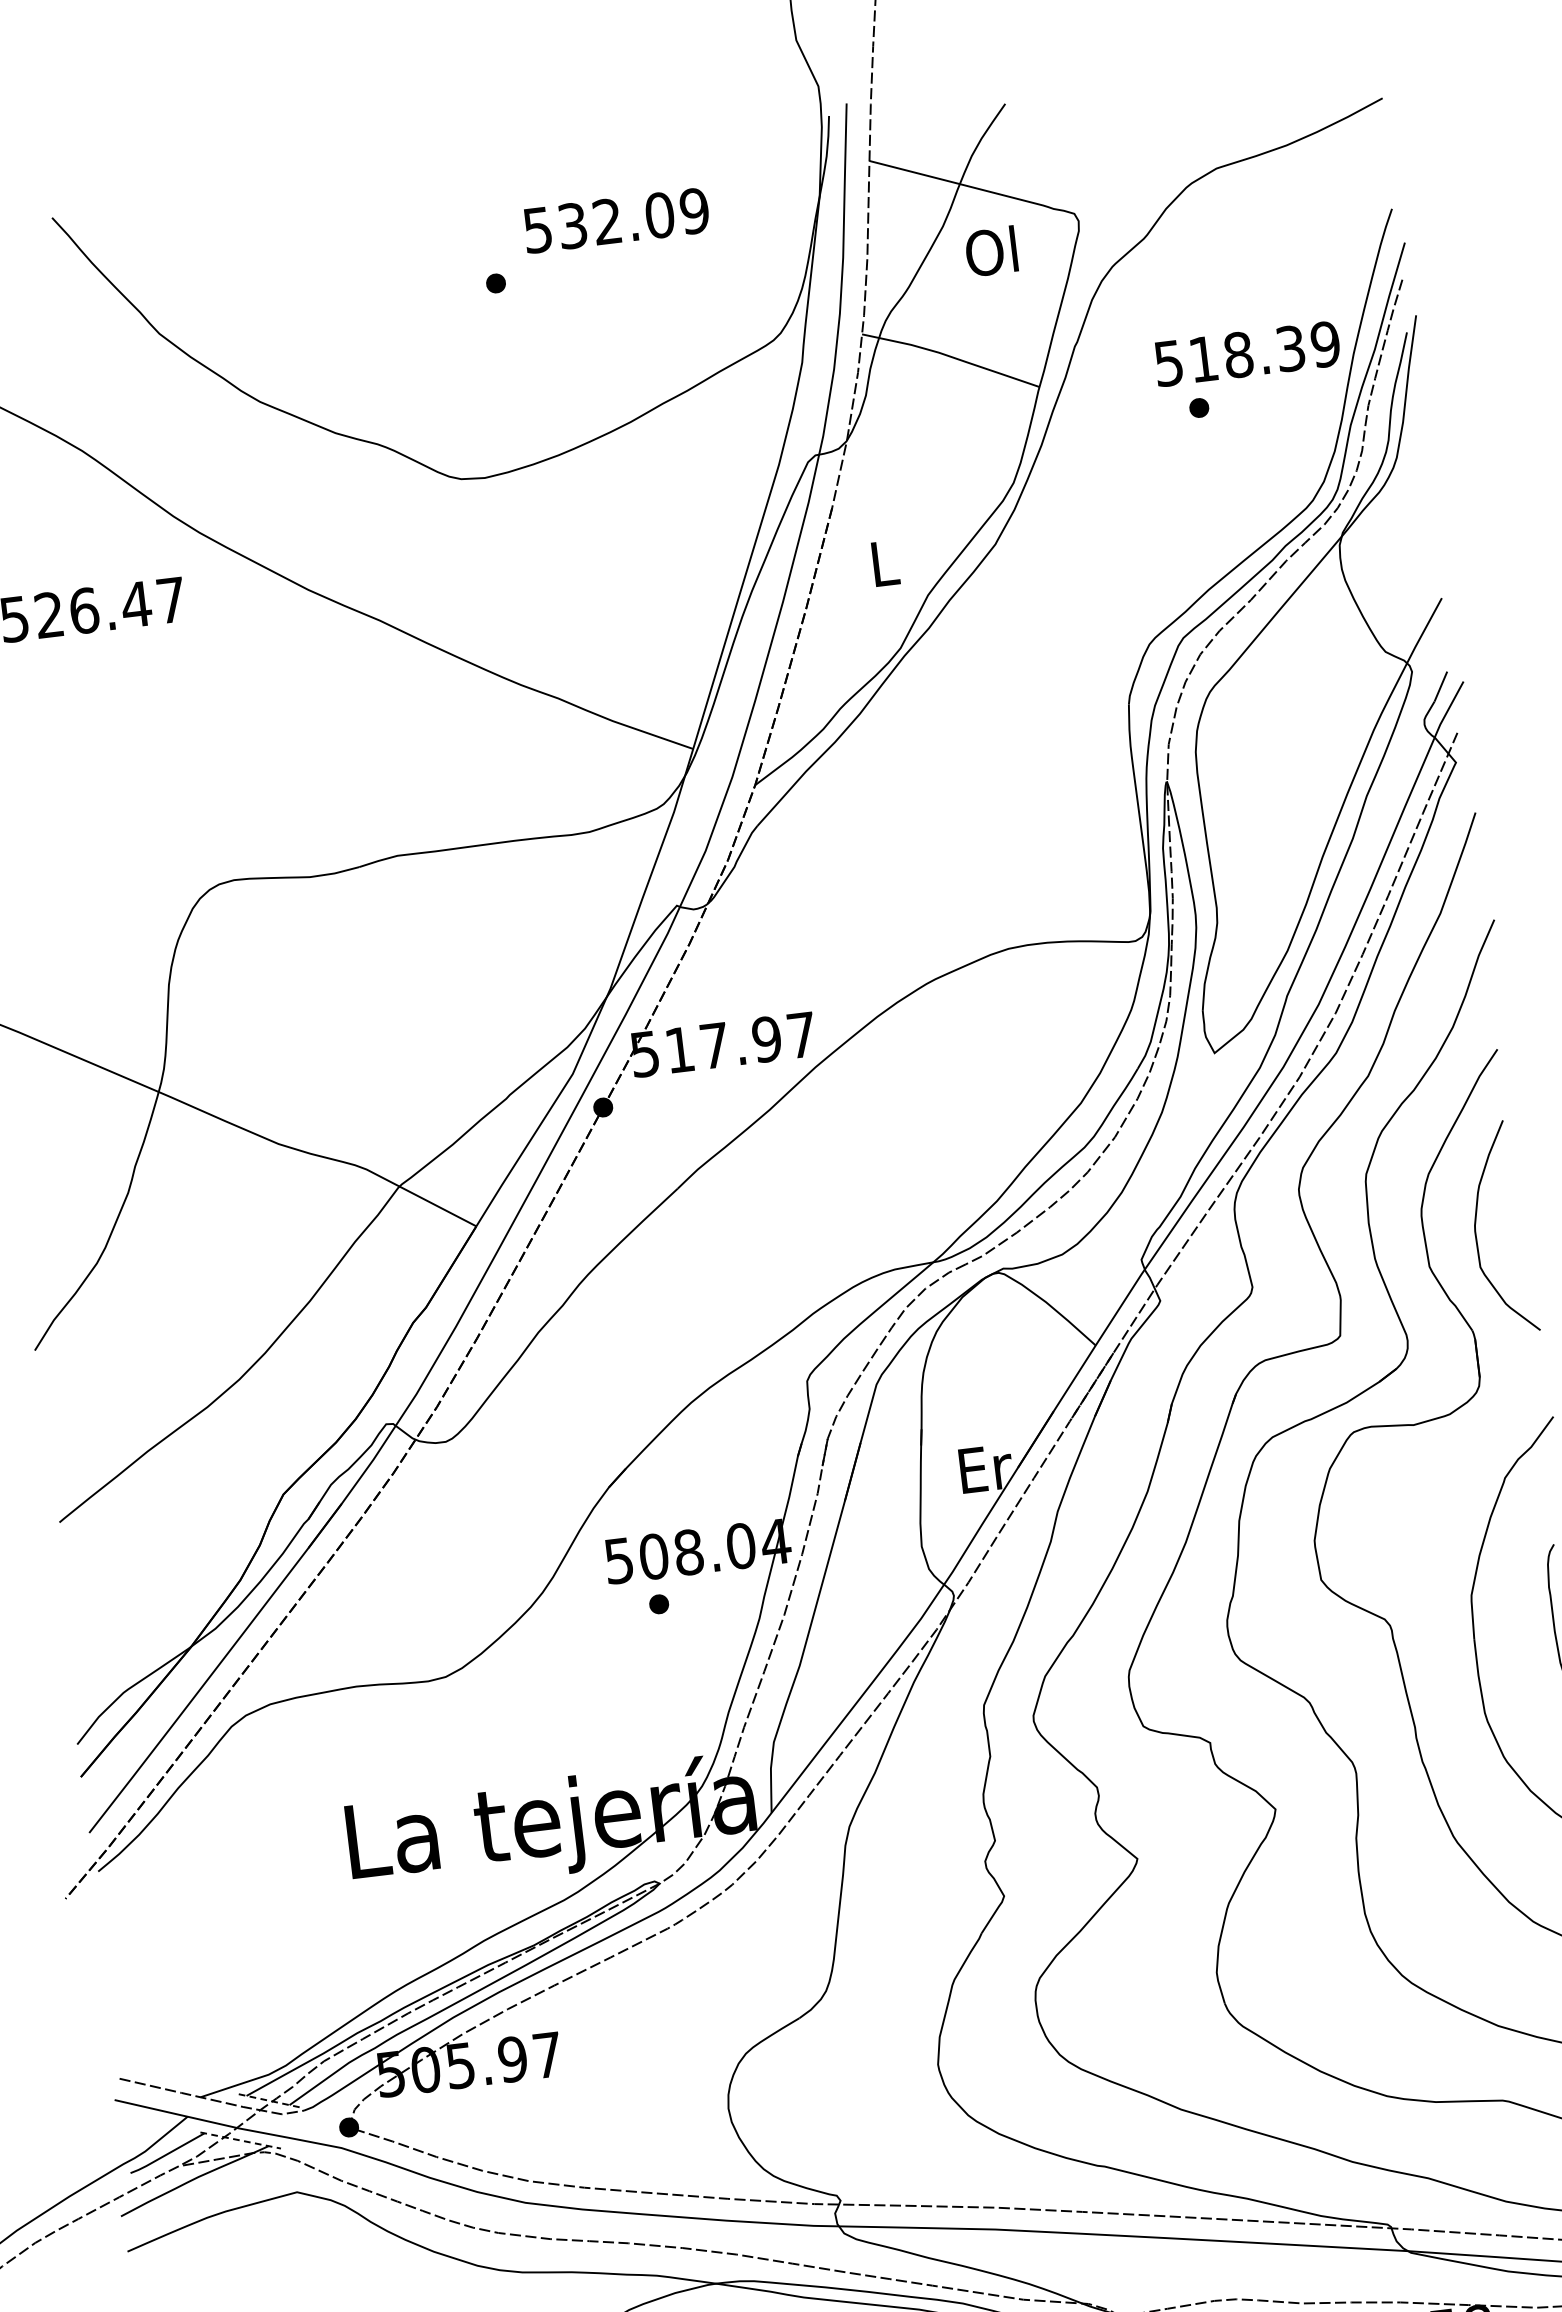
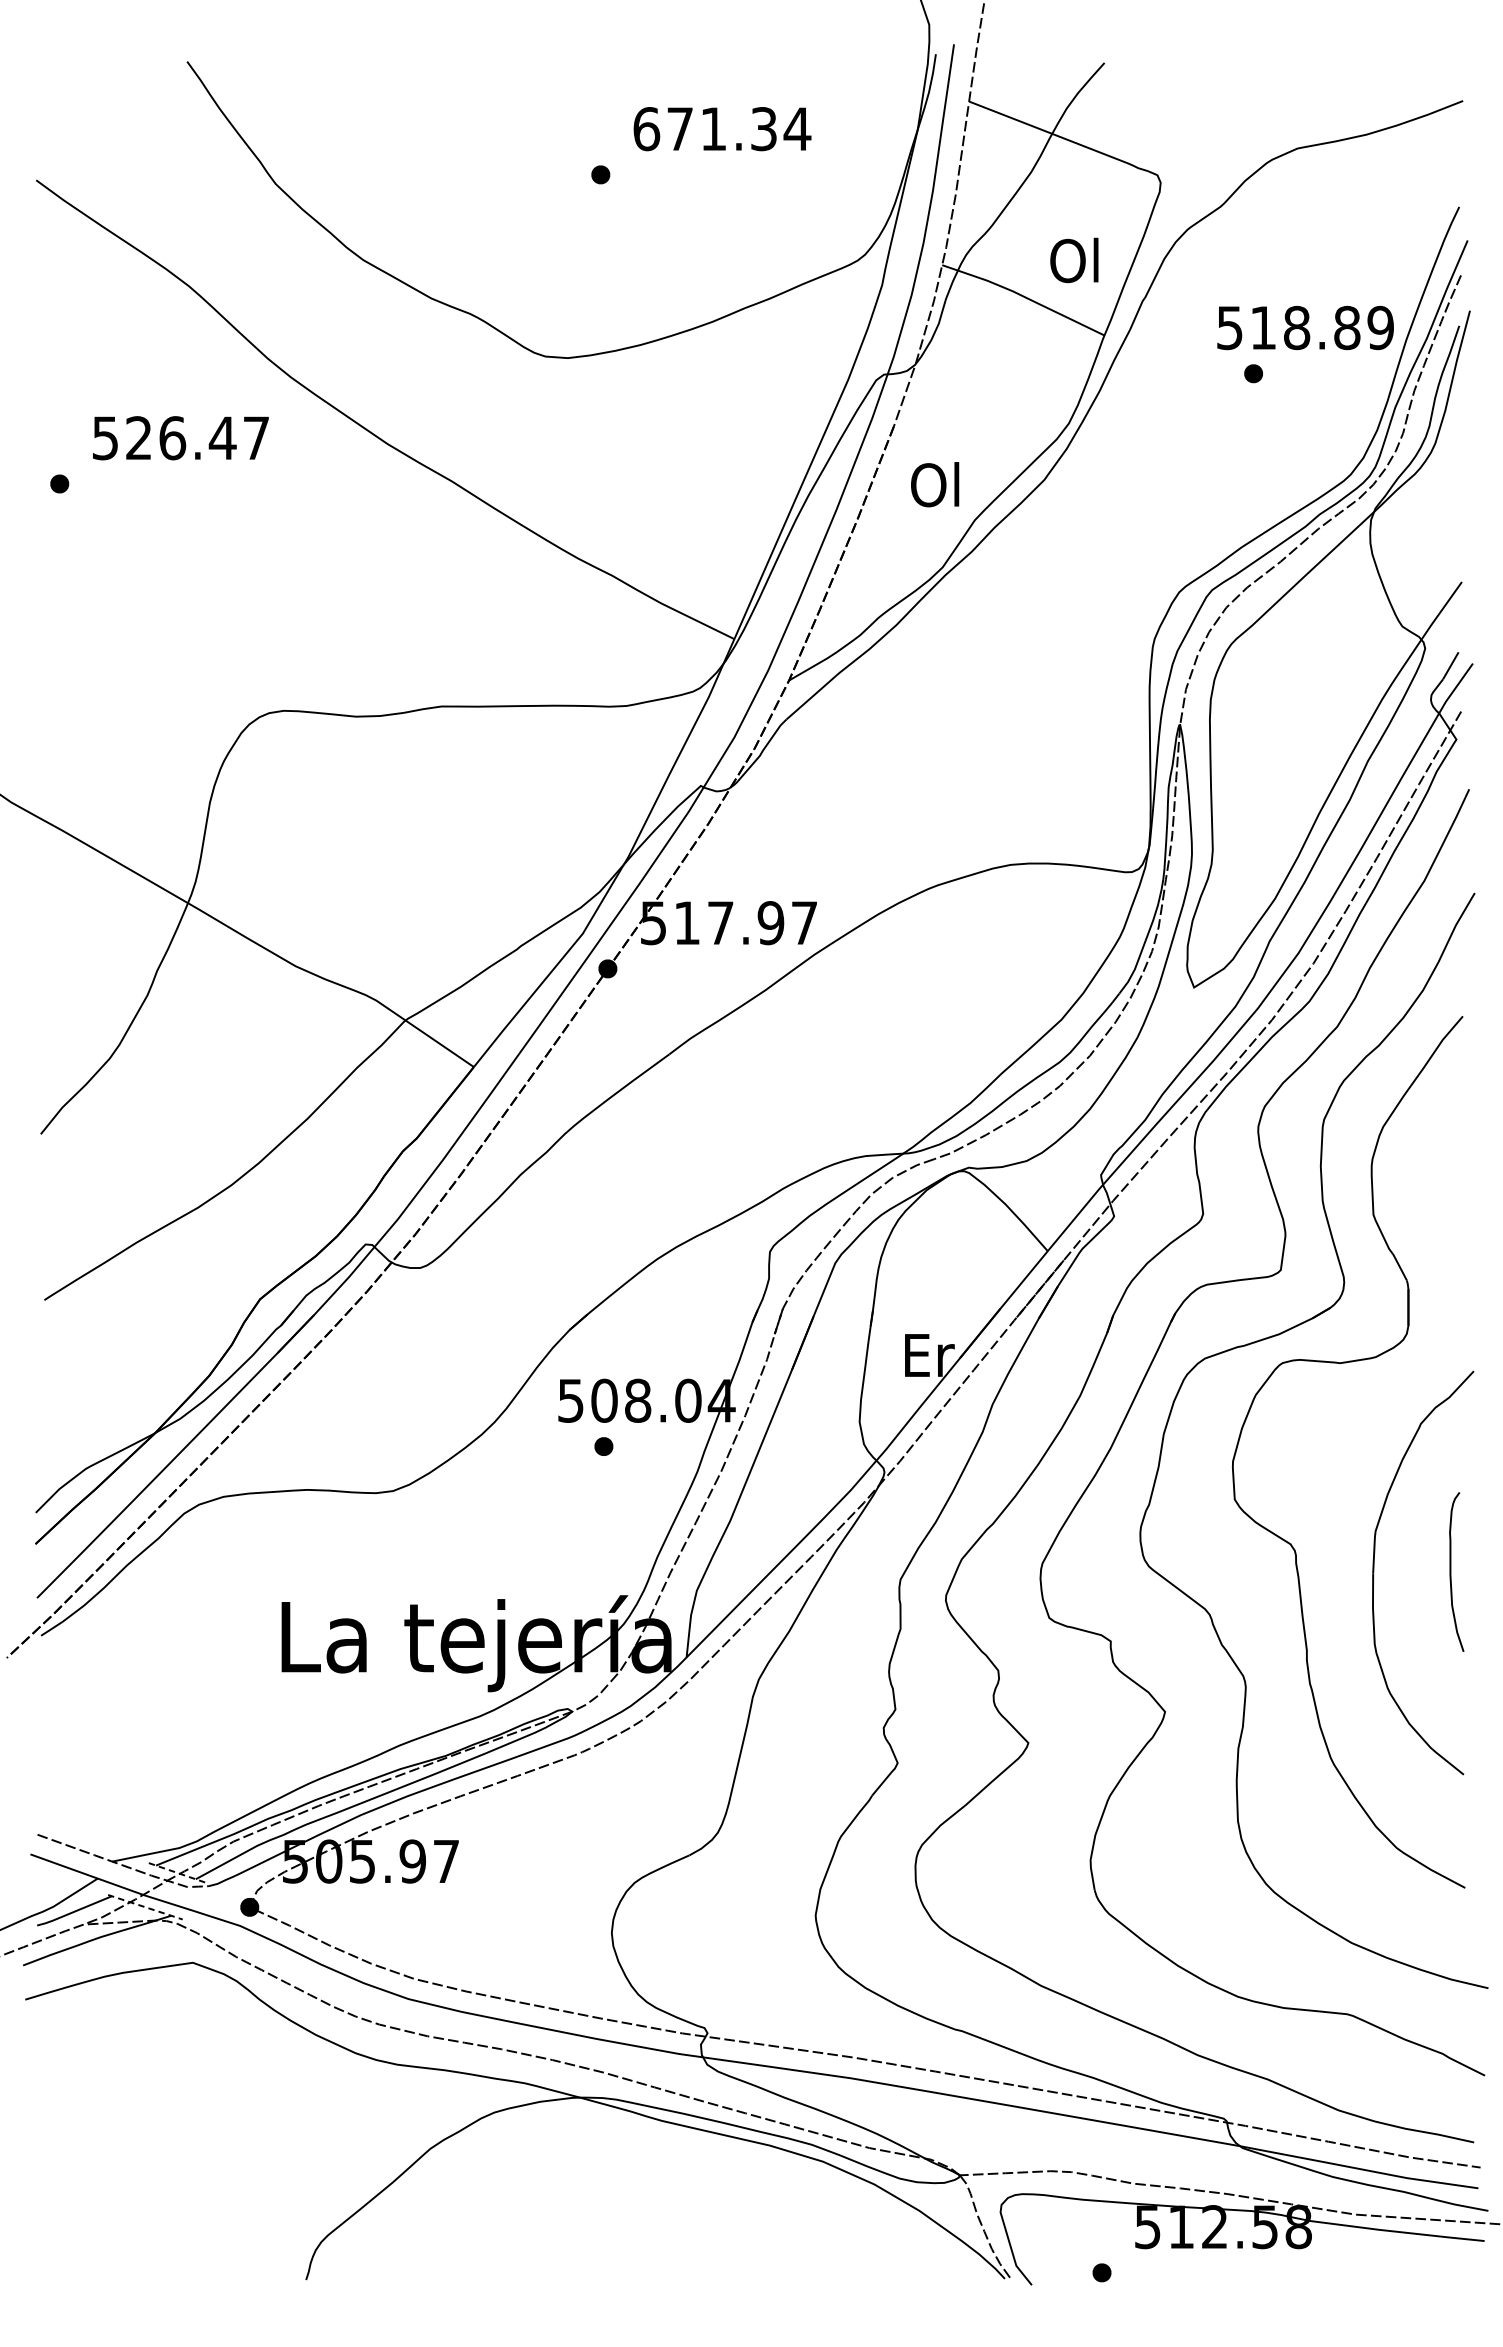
text: (616, 221) -> (722, 129), 532.09 -> 671.34
text: (991, 251) -> (1074, 260), moved
text: (1290, 348) -> (1347, 327), 518.39 -> 518.89
text: (882, 563) -> (935, 484), L -> Ol
curve: (1476, 1227) -> (1422, 1182), removed

